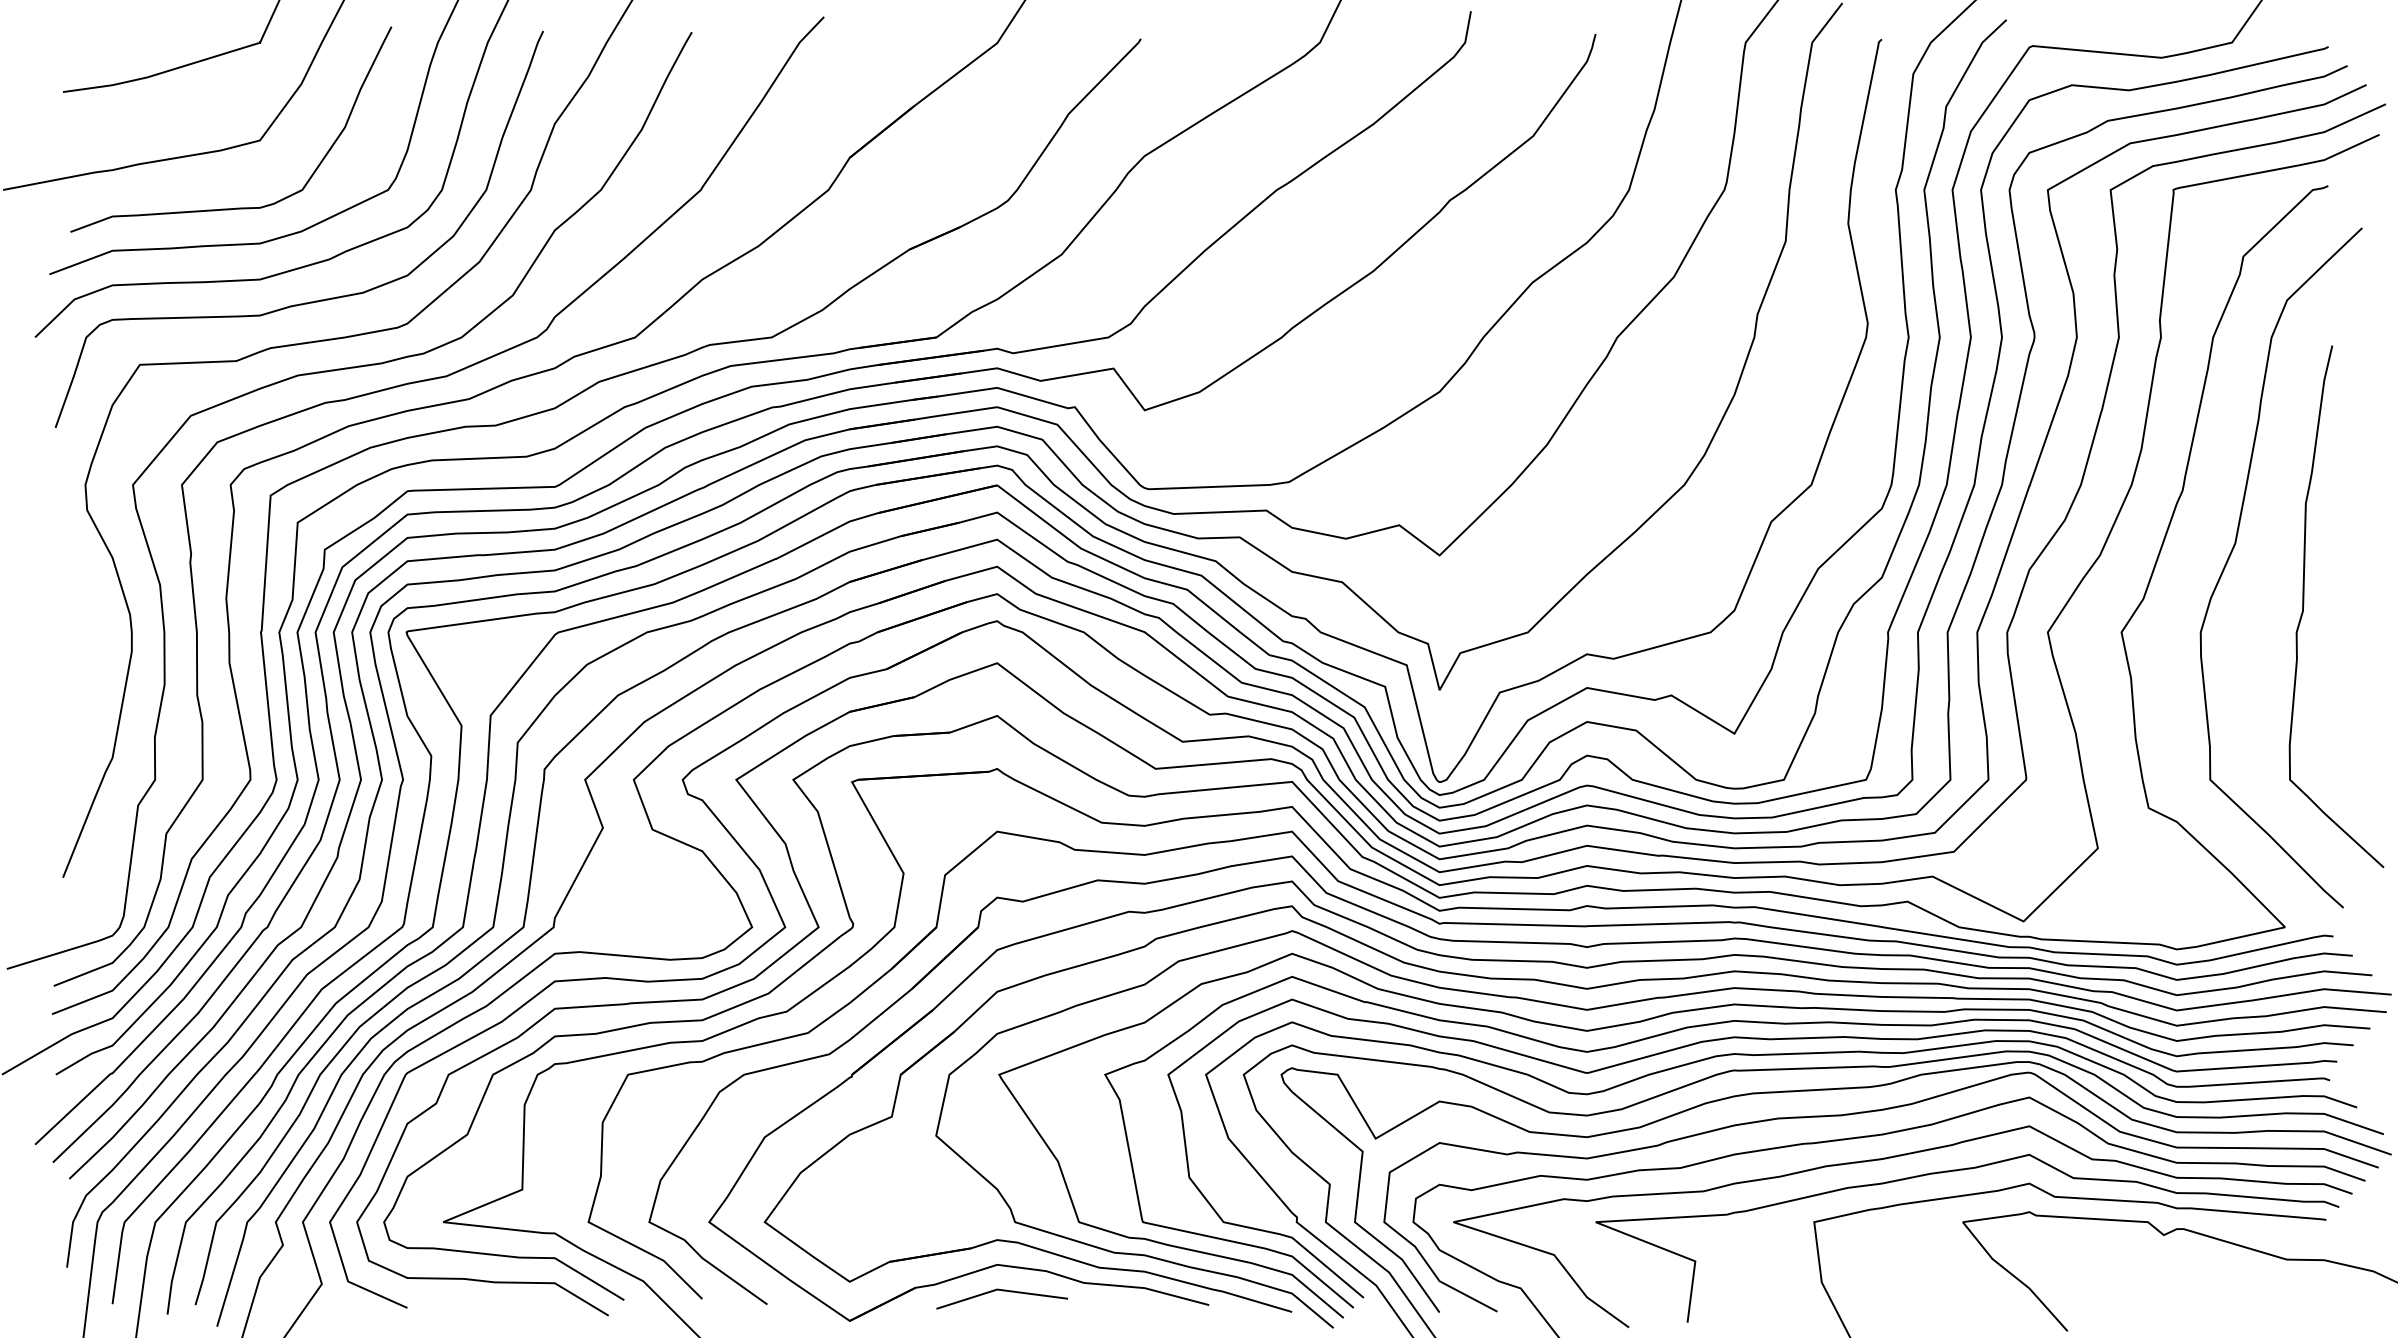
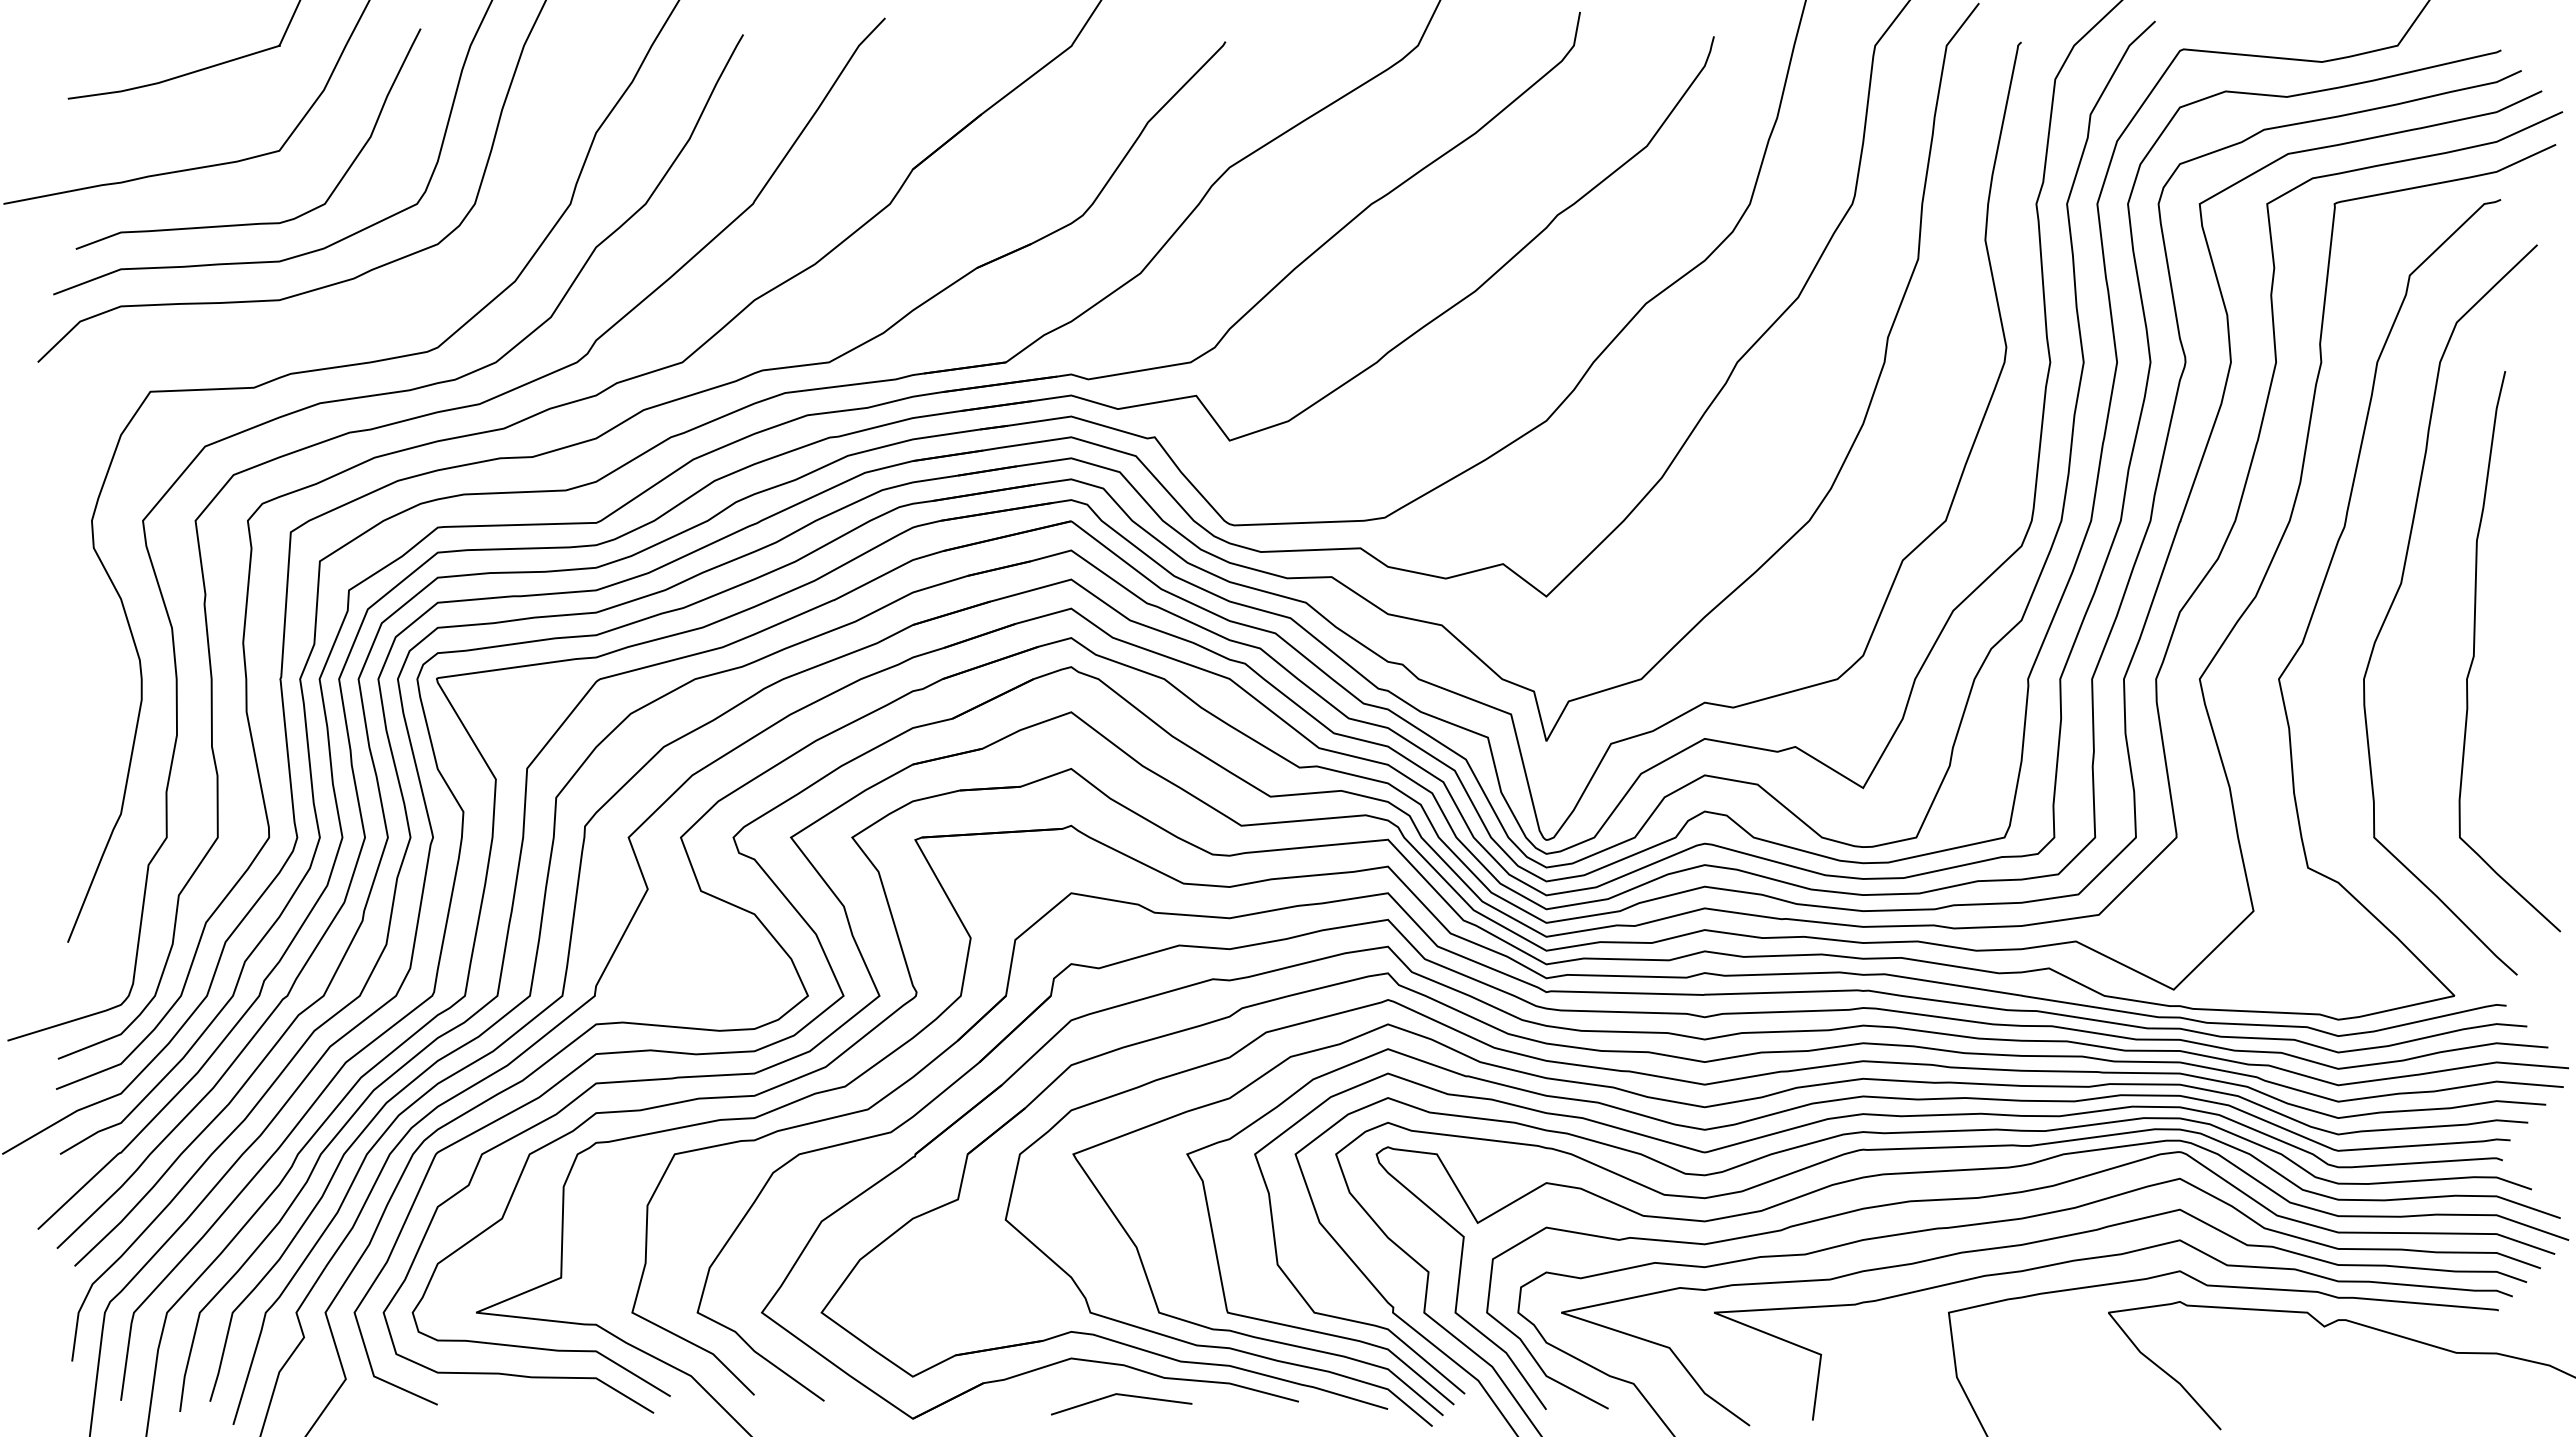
curve: (312, 301) -> (335, 323), removed
line: (1005, 1291) -> (1125, 1396), moved

